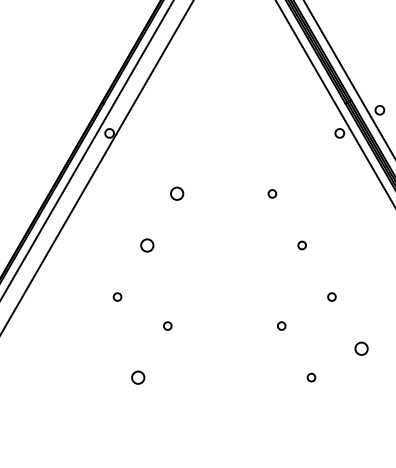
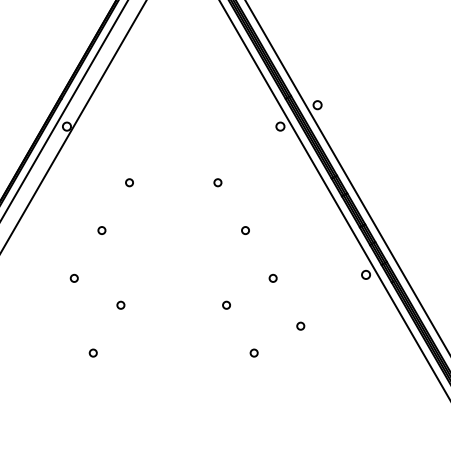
circle: (177, 193) -> (129, 182), size x0.62
circle: (146, 245) -> (101, 230), size x0.62
circle: (361, 347) -> (300, 325), size x0.62
circle: (137, 376) -> (92, 352), size x0.62

